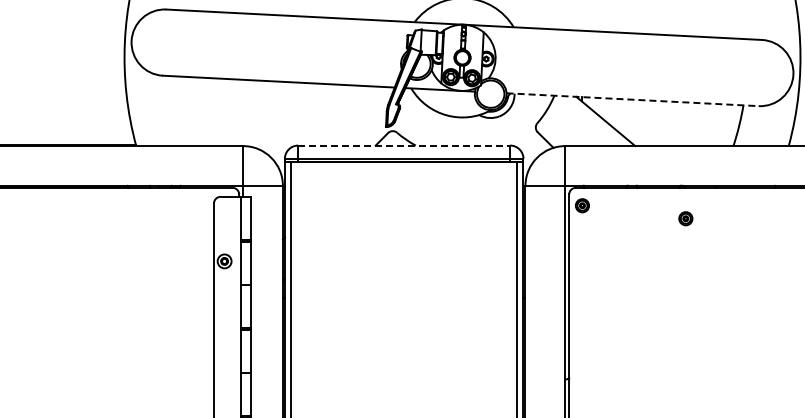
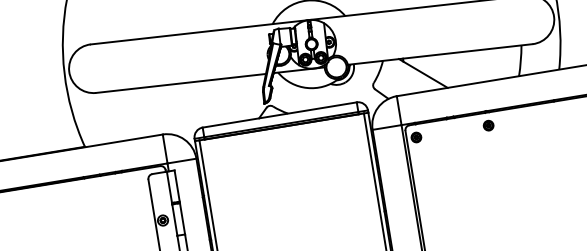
line: (633, 99) -> (440, 54), dashed -> solid
line: (404, 145) -> (279, 114), dashed -> solid
part: (685, 218) -> (488, 125), moved

